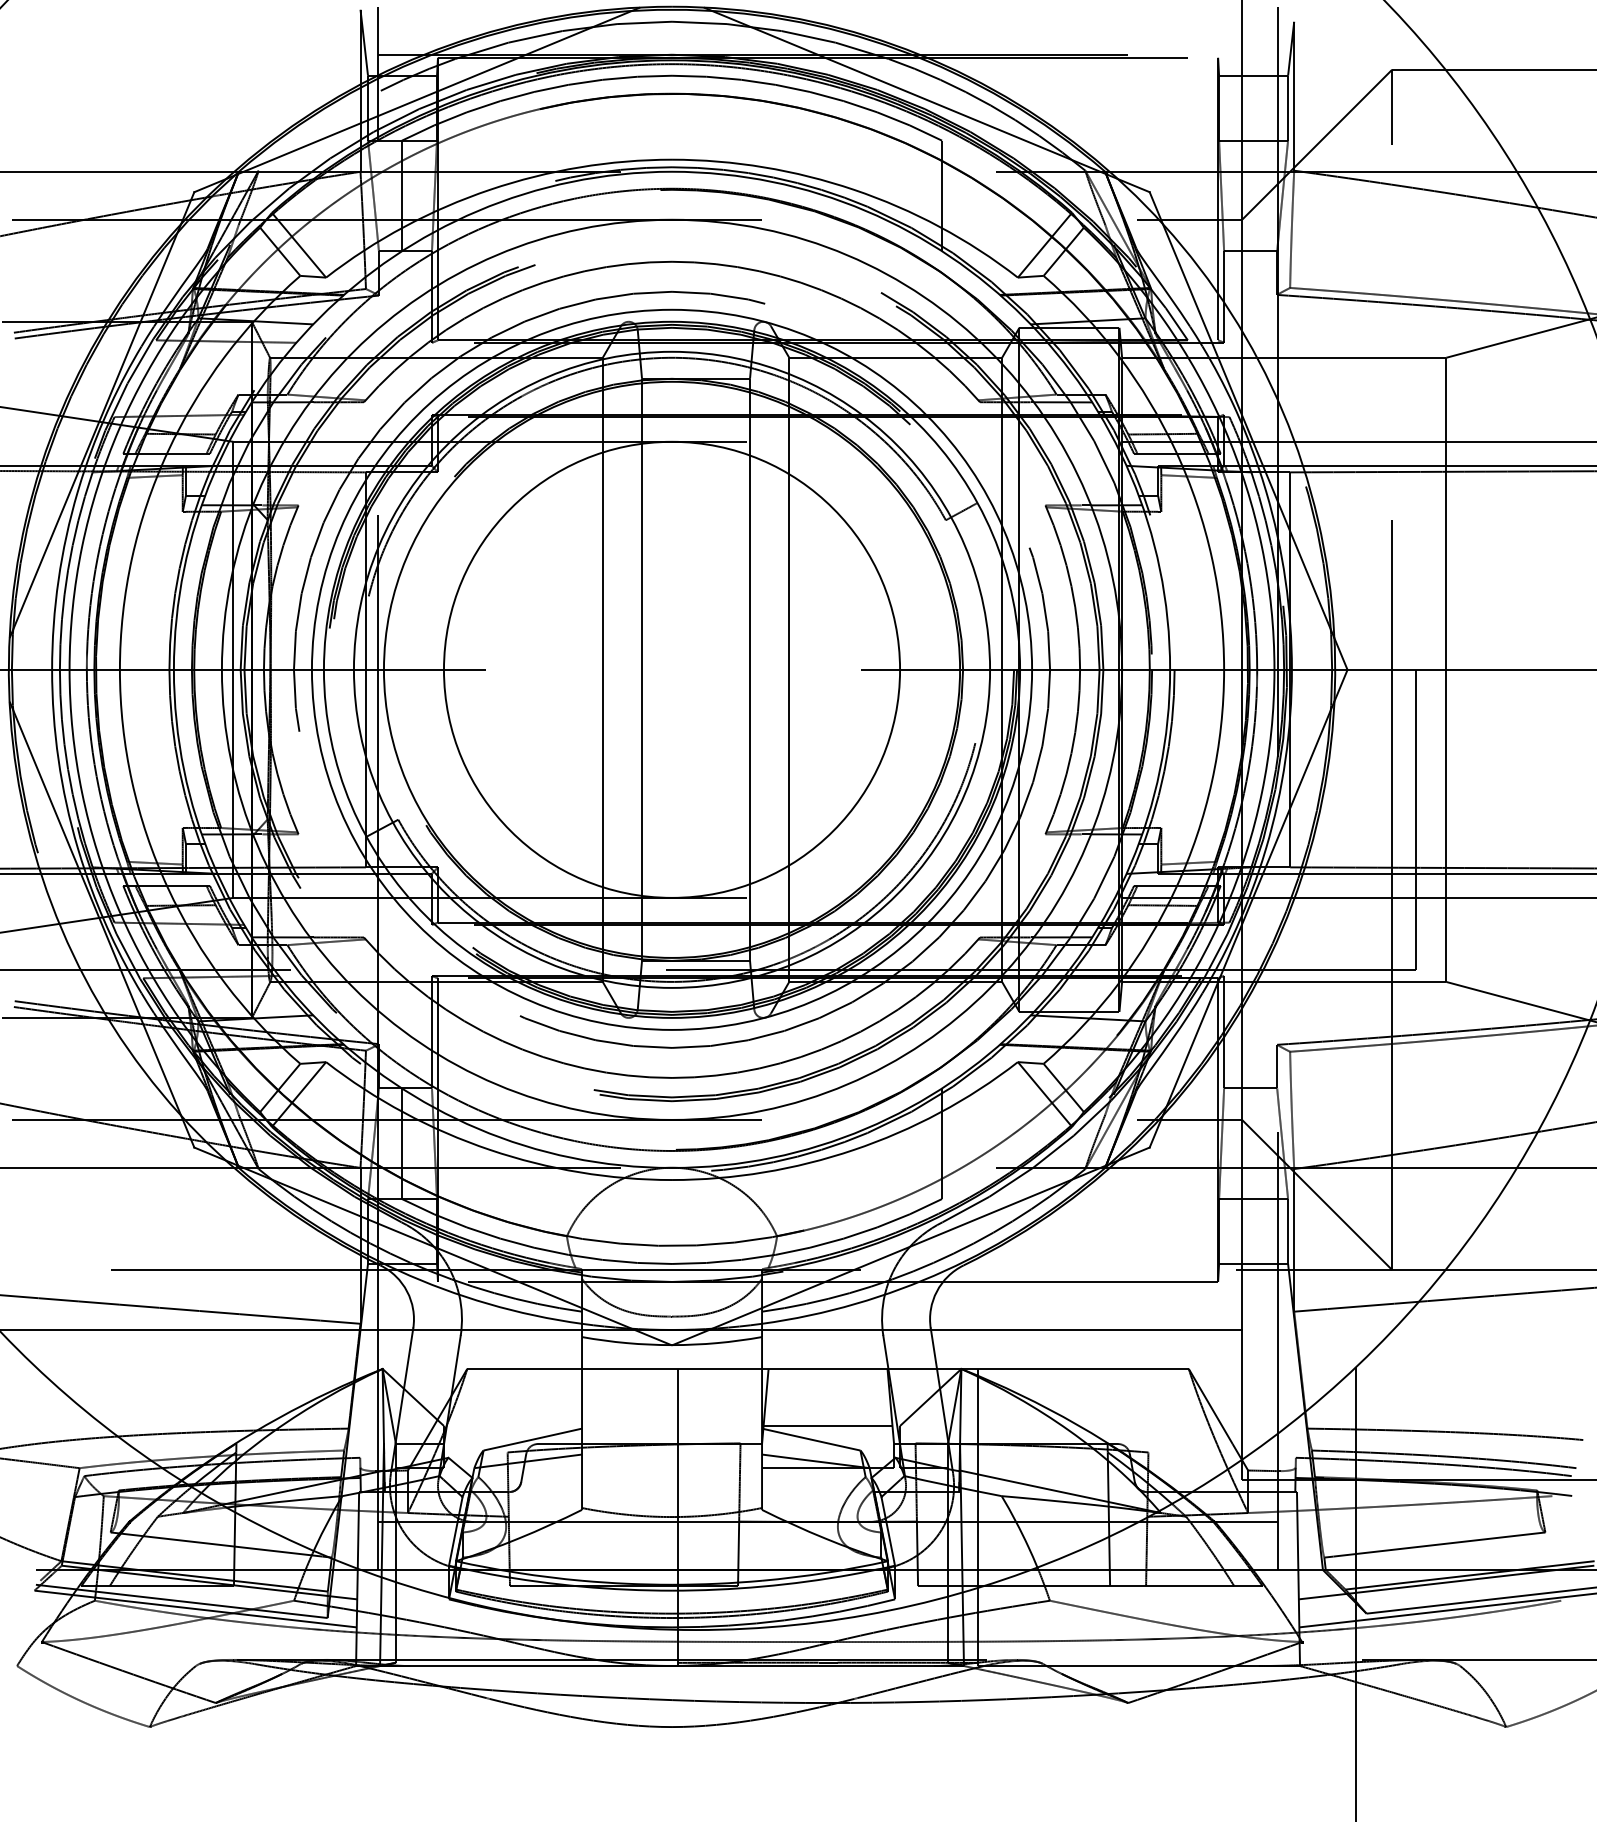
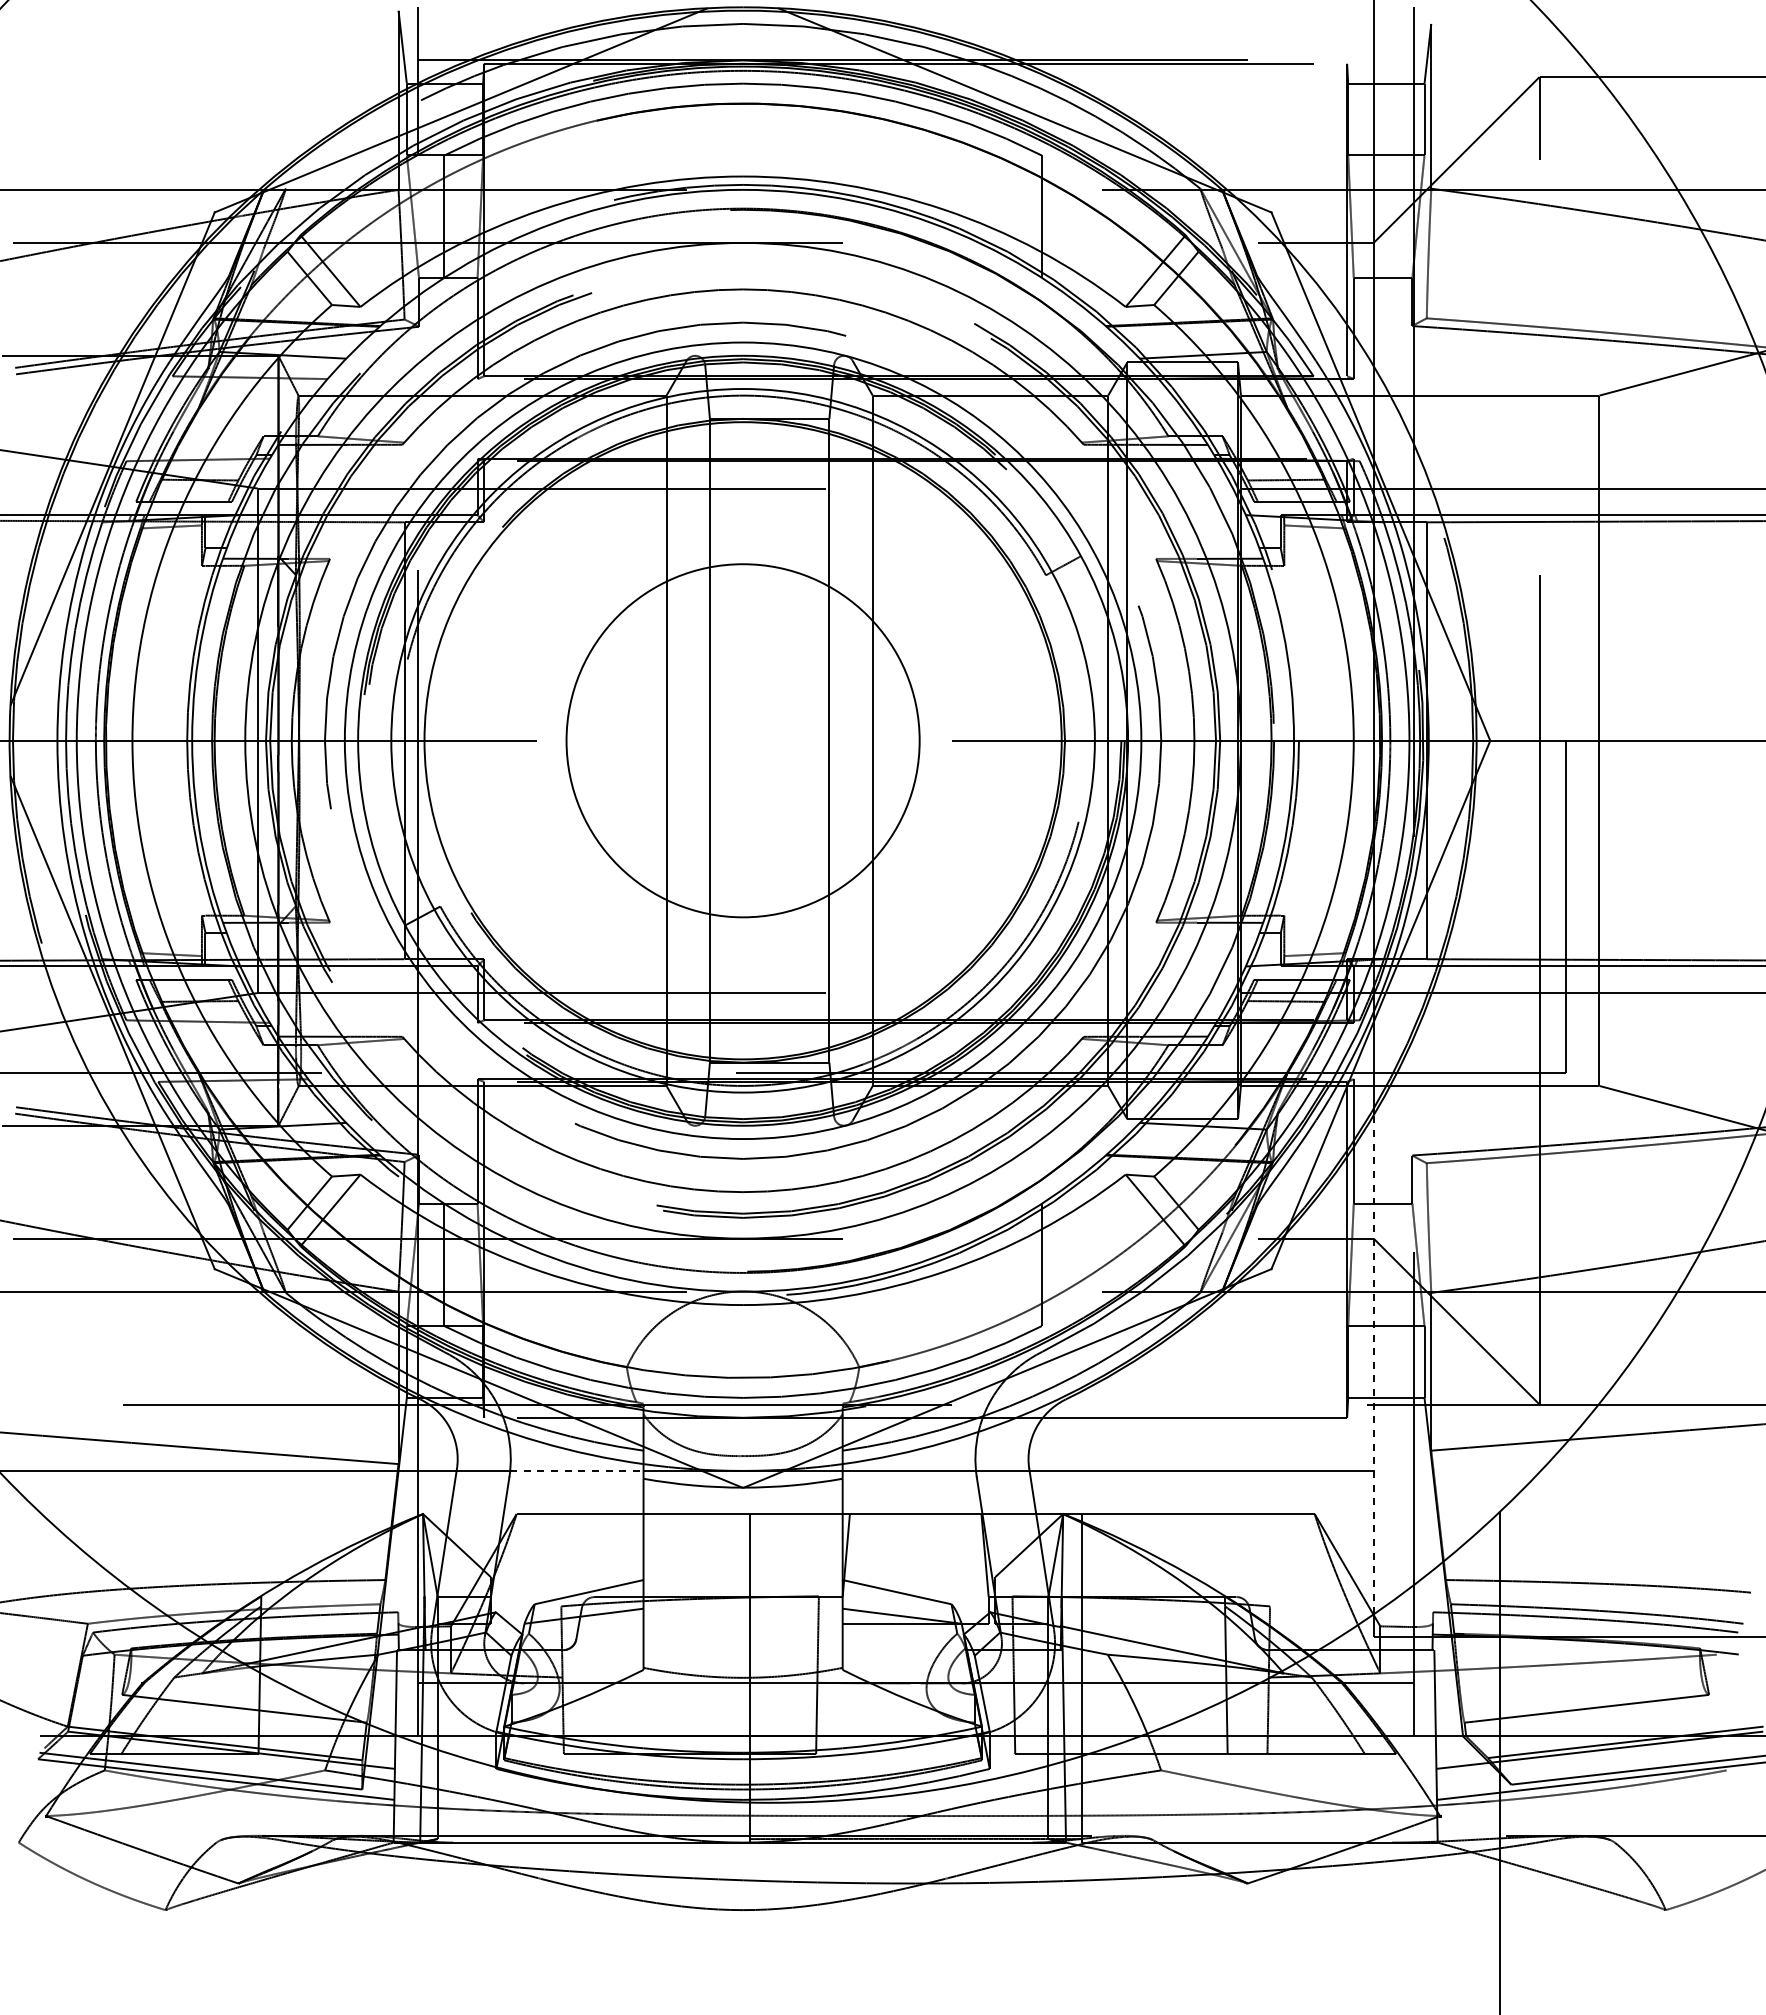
circle: (671, 669) -> (742, 740), size x0.7
line: (1241, 1233) -> (1373, 1364), solid -> dashed
line: (521, 1329) -> (576, 1470), solid -> dashed
line: (827, 1426) -> (915, 1577), removed

